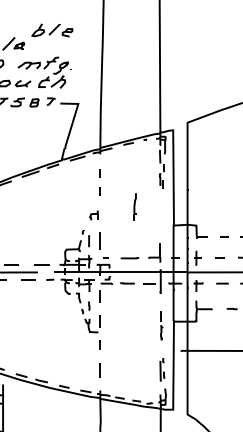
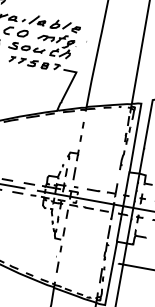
part: (52, 30) -> (65, 26), moved
part: (134, 206) -> (121, 159), moved
part: (93, 215) -> (72, 154), size x1.67
part: (161, 325) -> (107, 242), size x1.67

